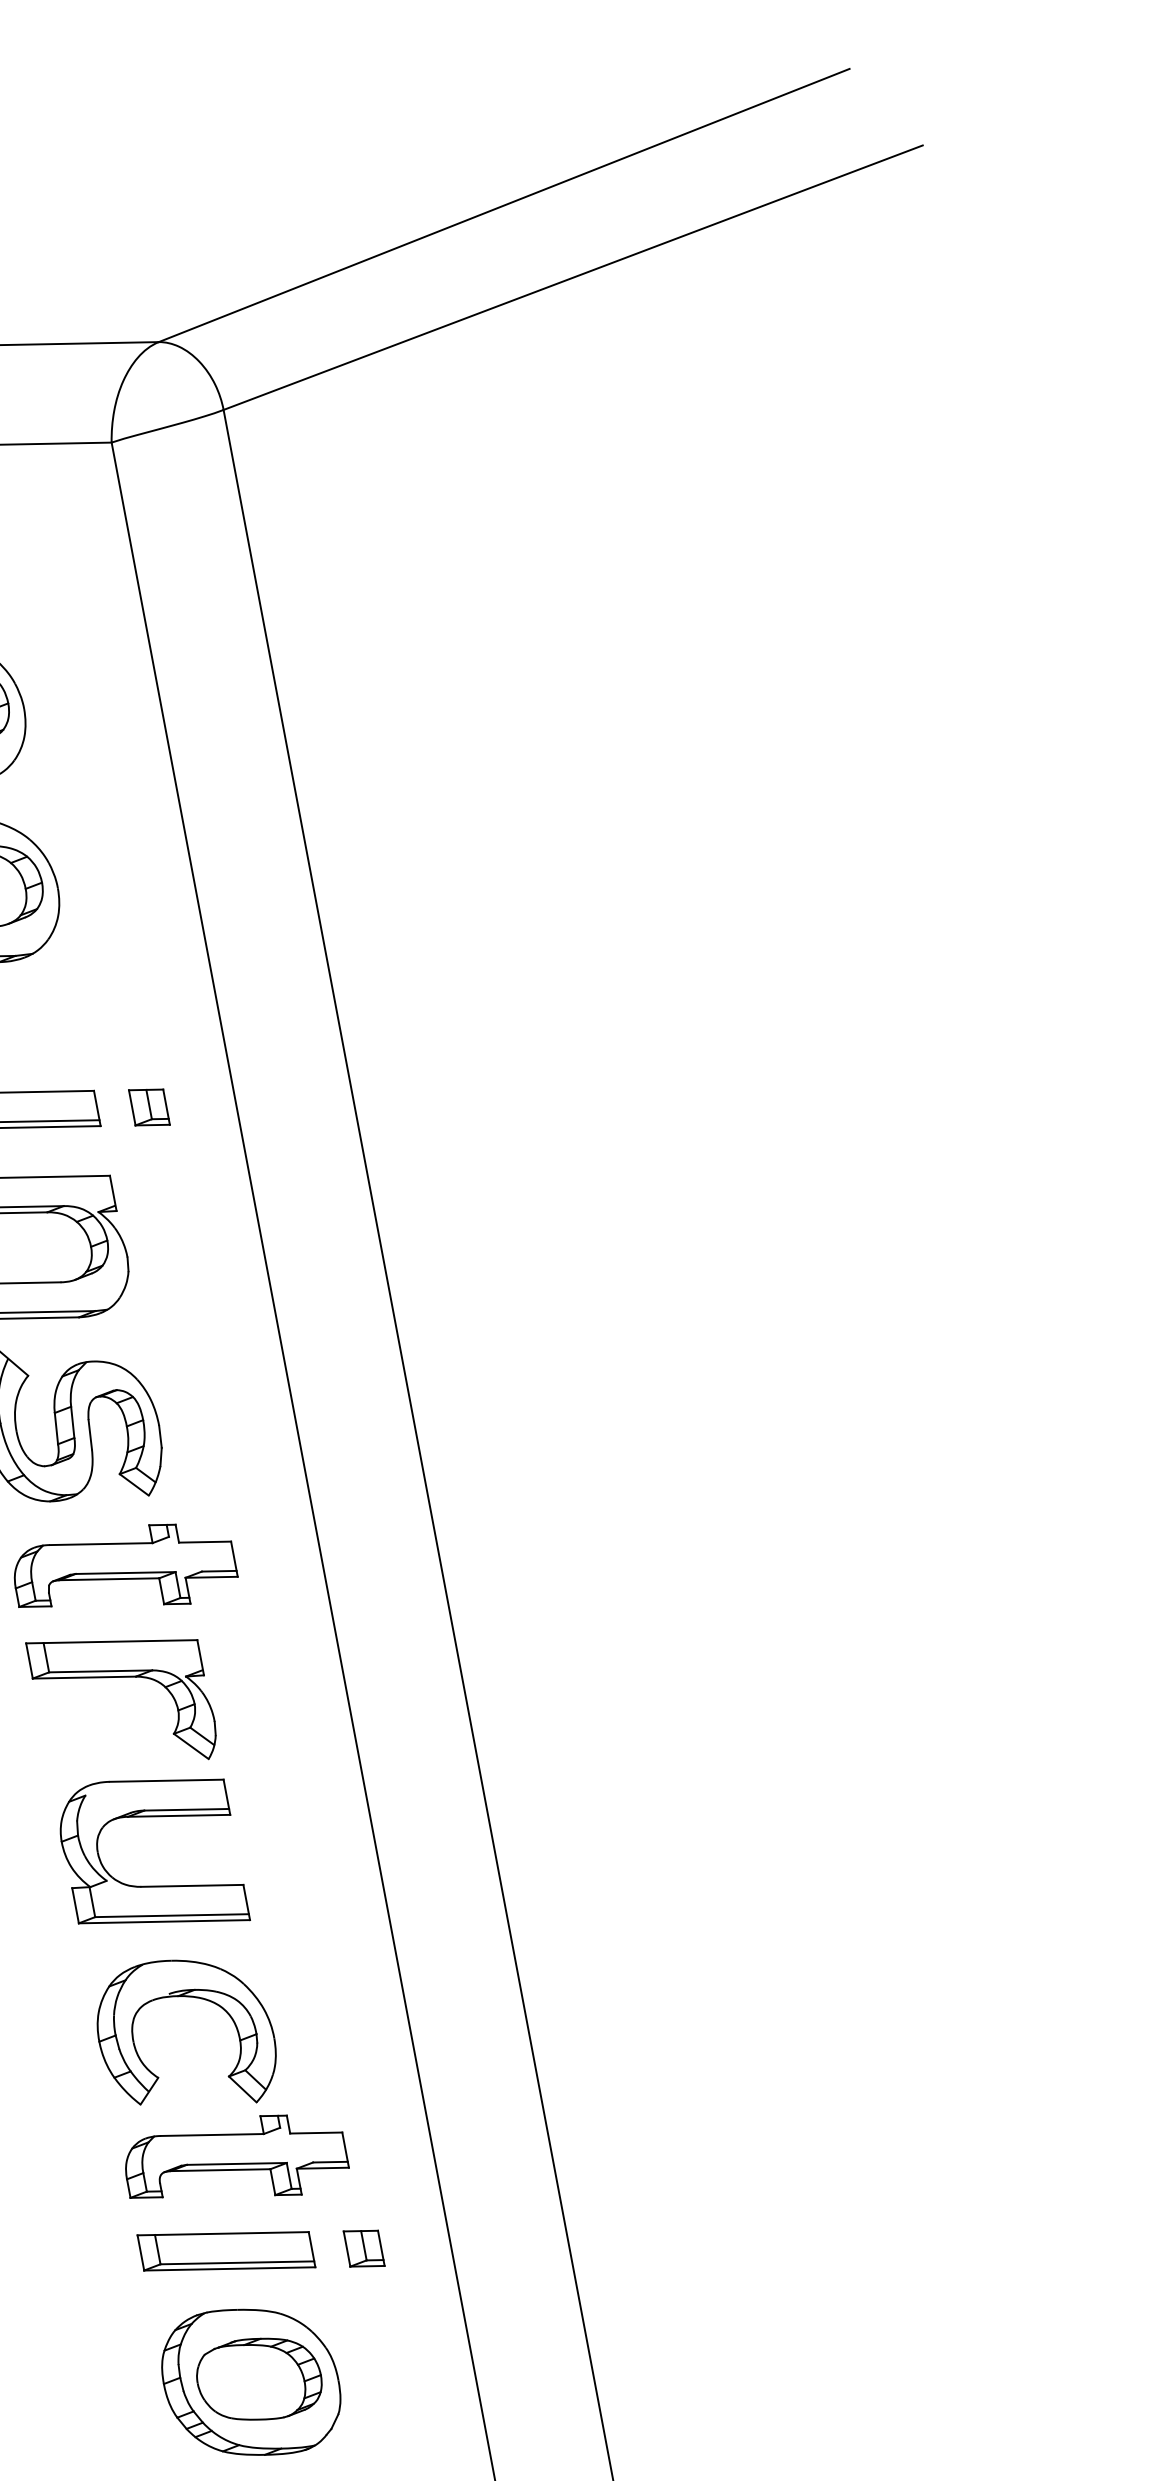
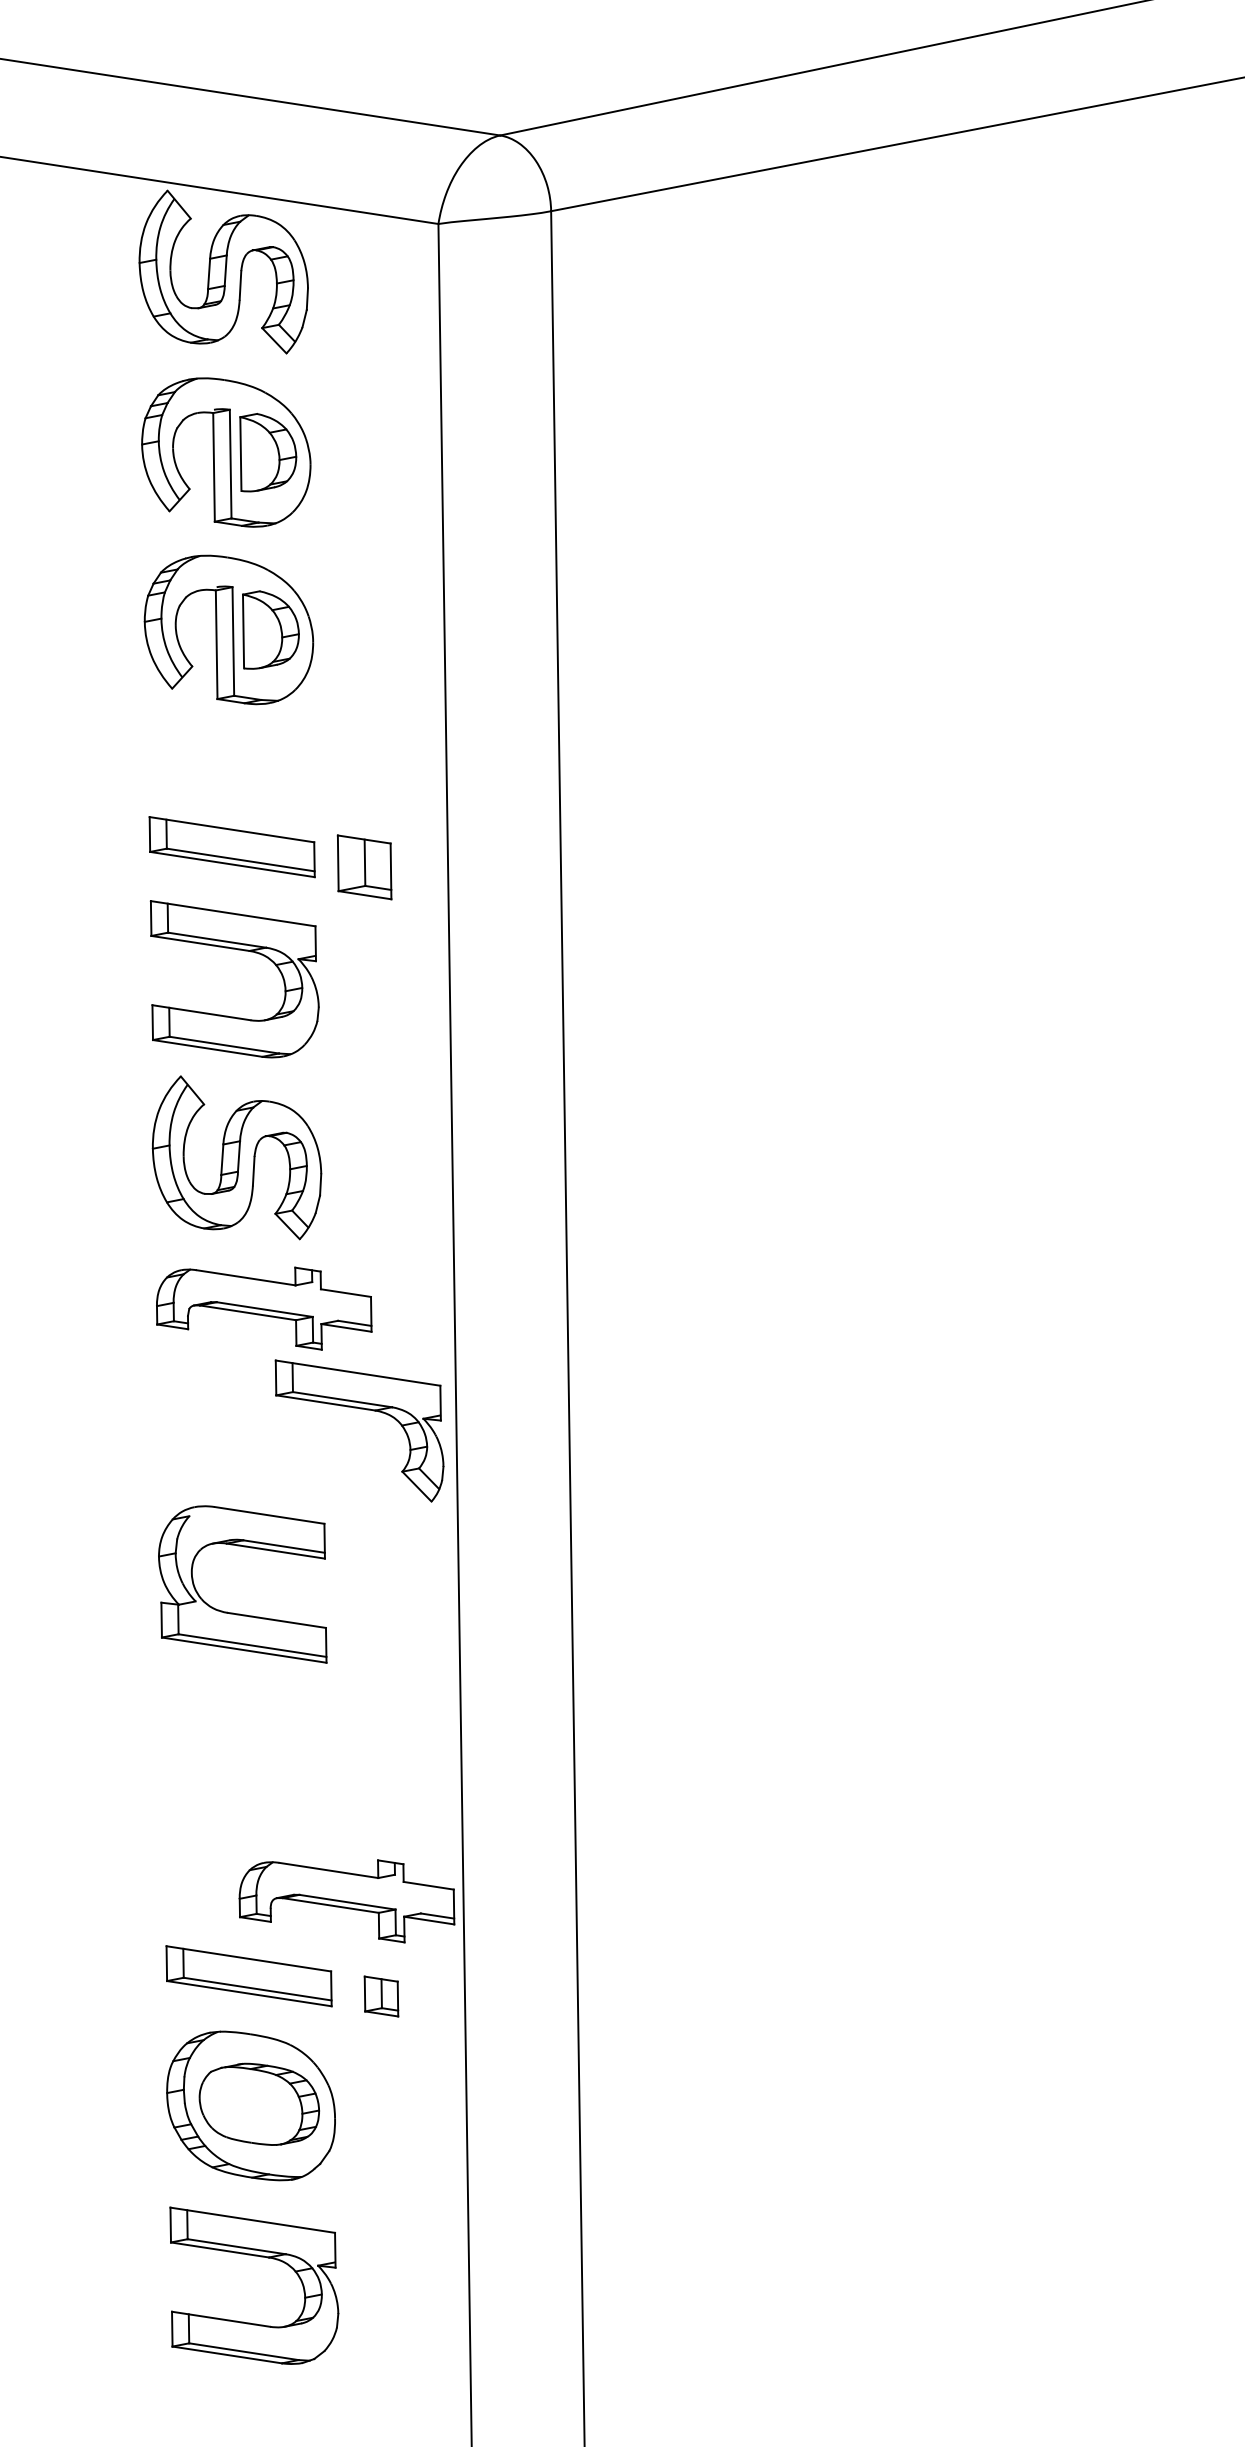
part: (149, 1107) -> (364, 867), size x1.6
part: (120, 1678) -> (360, 1409), moved
part: (190, 1997) -> (256, 1727), removed
part: (235, 2163) -> (346, 1901), moved

